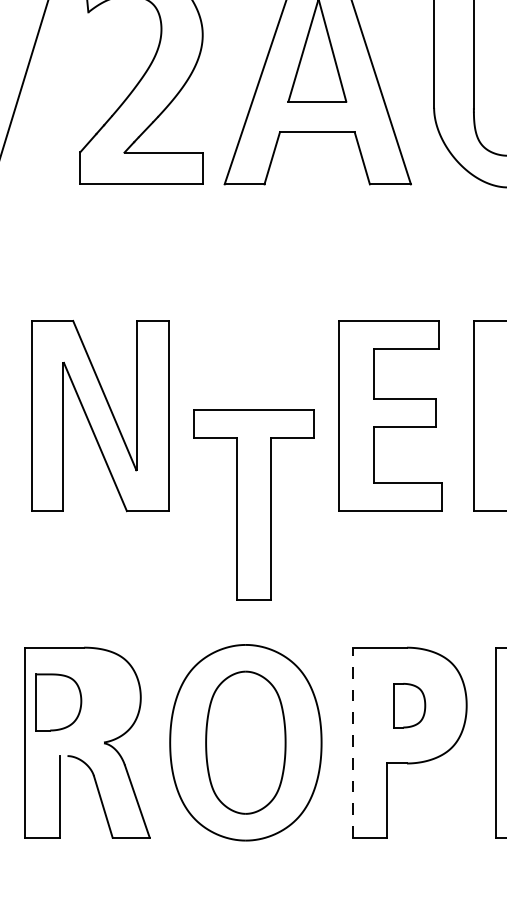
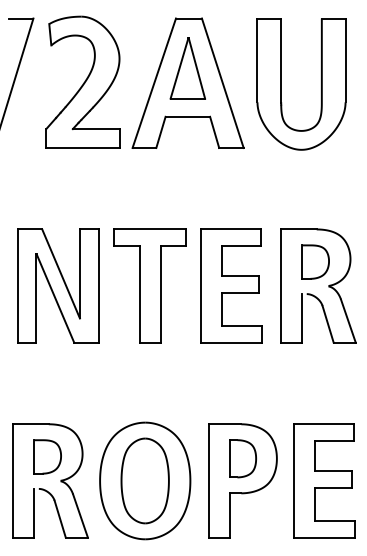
part: (253, 503) -> (149, 285), moved
part: (58, 701) -> (47, 456), moved
part: (408, 705) -> (242, 458), size x1.43
line: (351, 741) -> (208, 480), dashed -> solid

